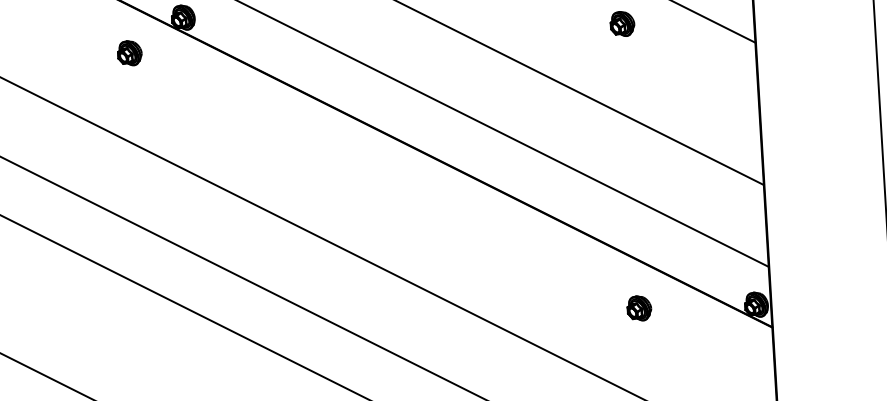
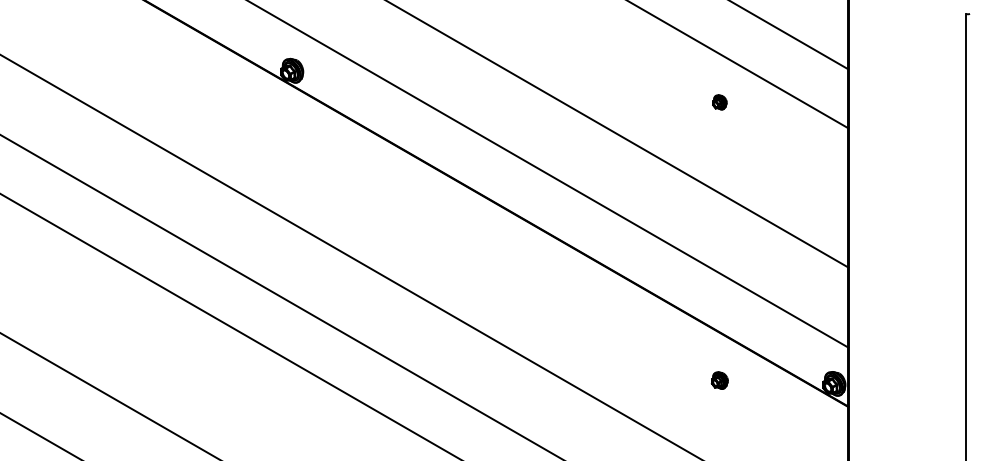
part: (622, 24) -> (719, 102), size x0.6
part: (129, 53) -> (237, 102), removed
part: (638, 308) -> (719, 380), size x0.7

